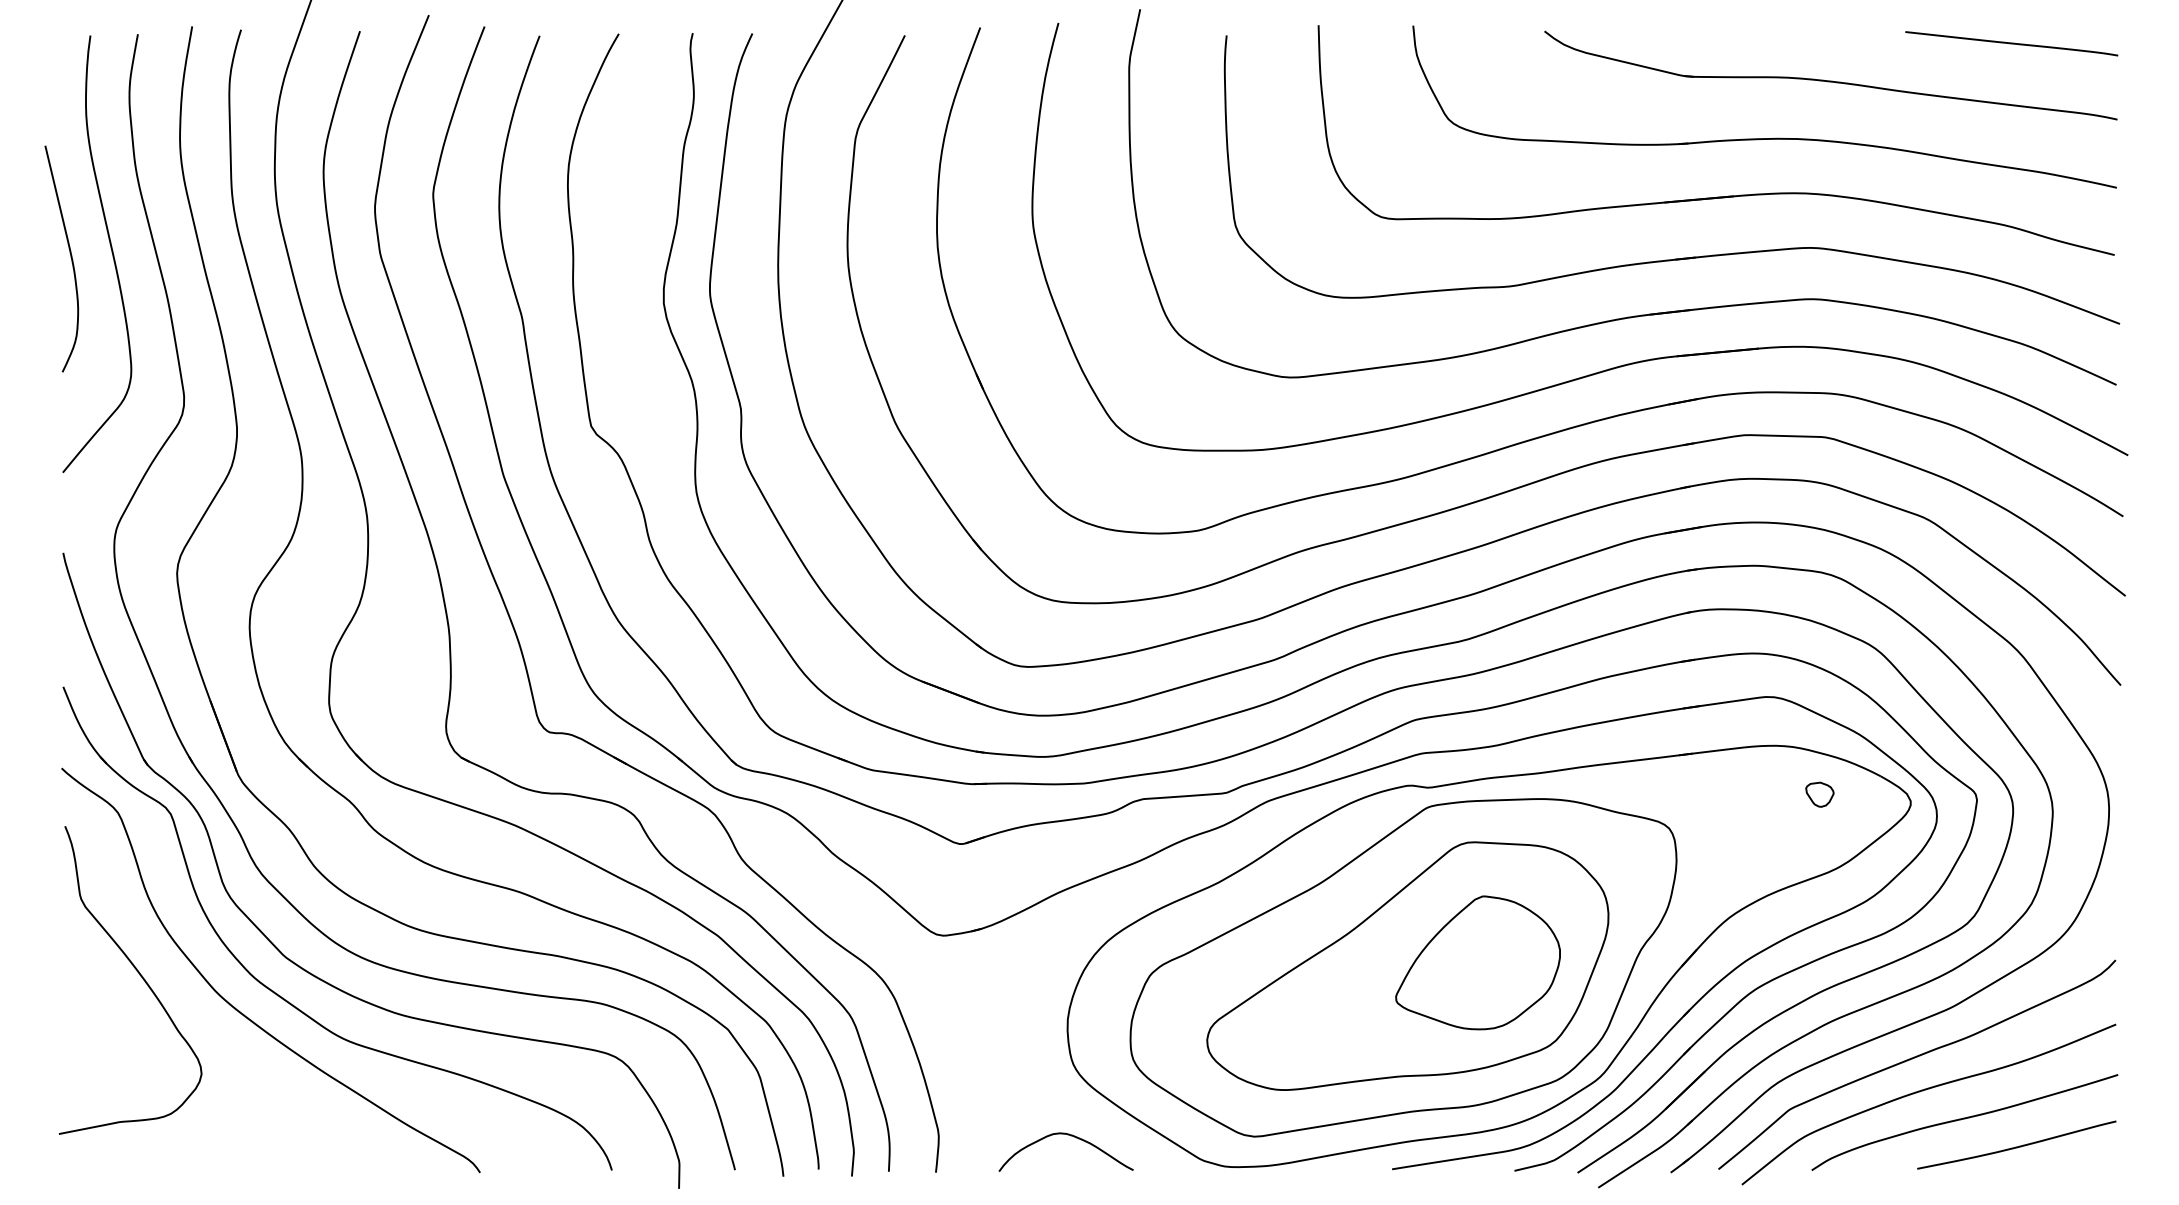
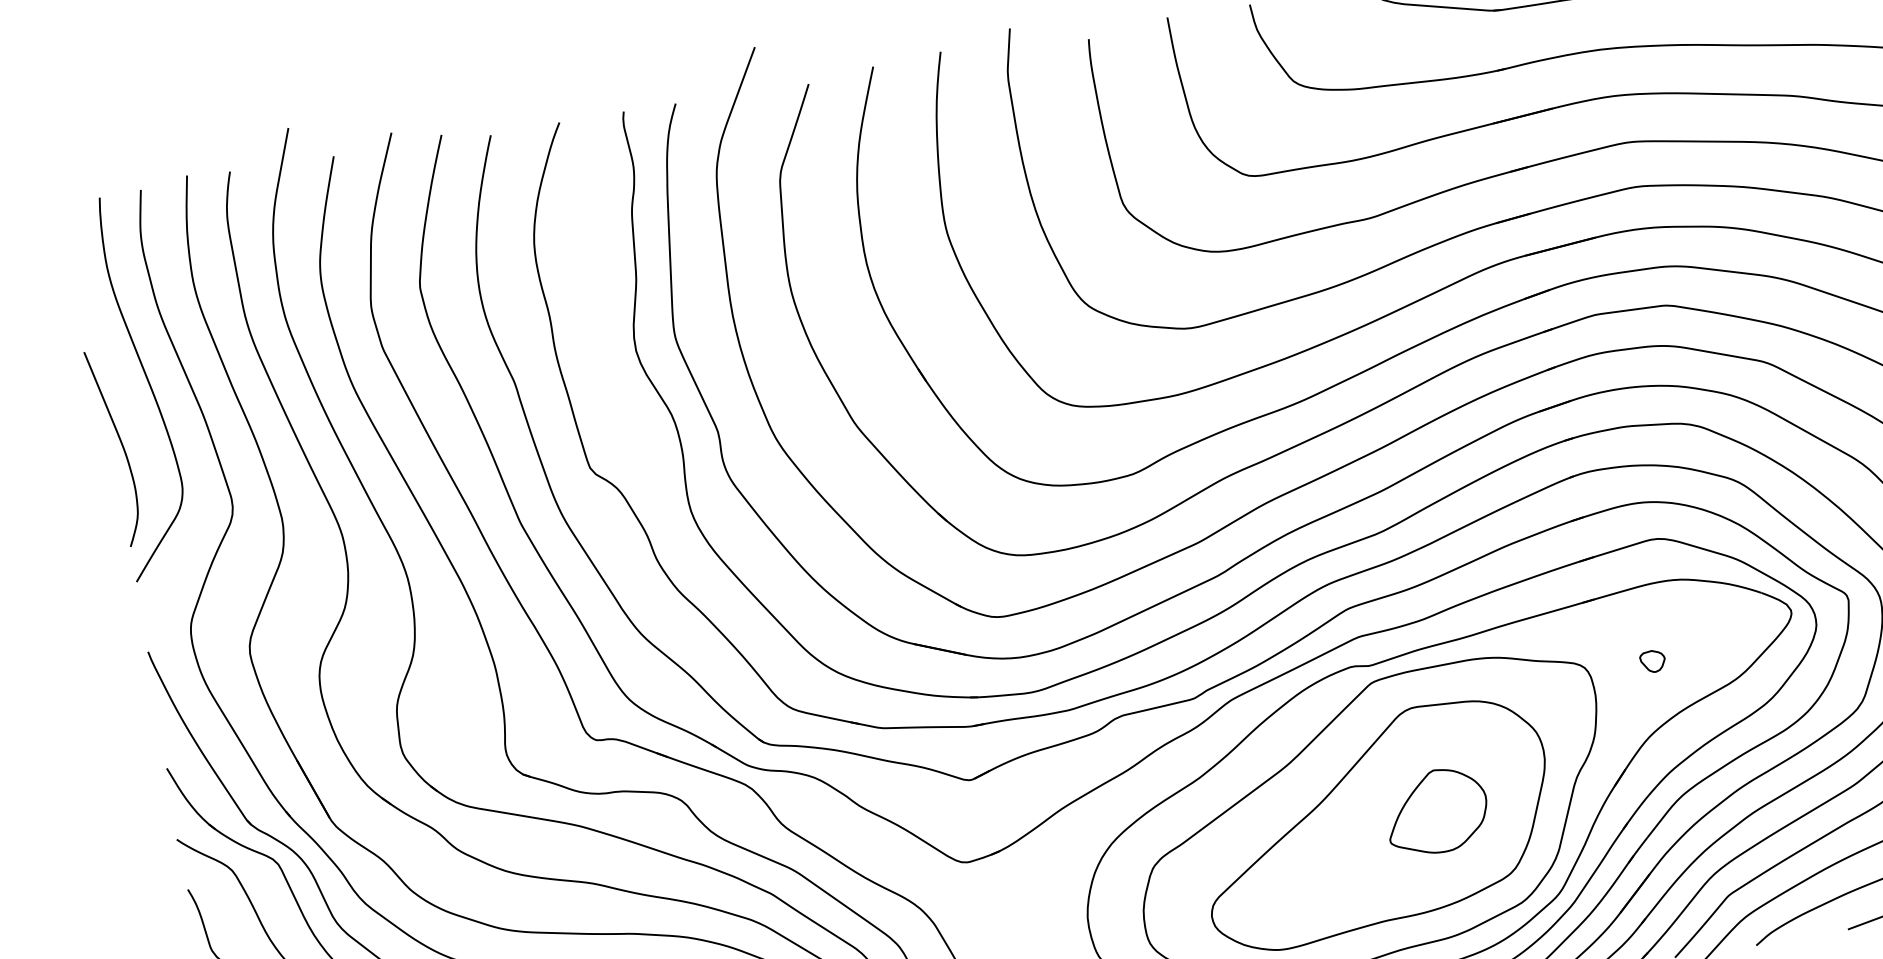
curve: (70, 257) -> (121, 445), moved
part: (1819, 794) -> (1652, 661), moved
part: (1477, 962) -> (1436, 811), size x0.7

